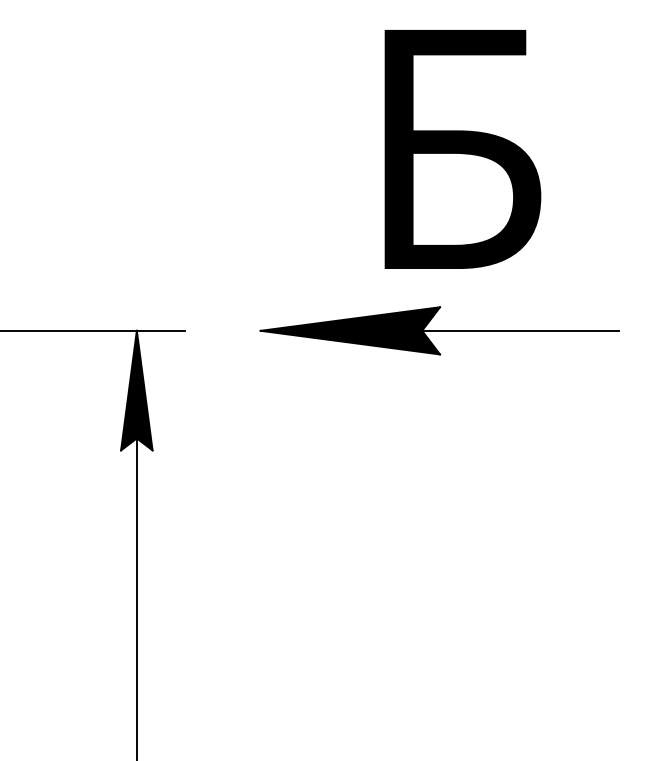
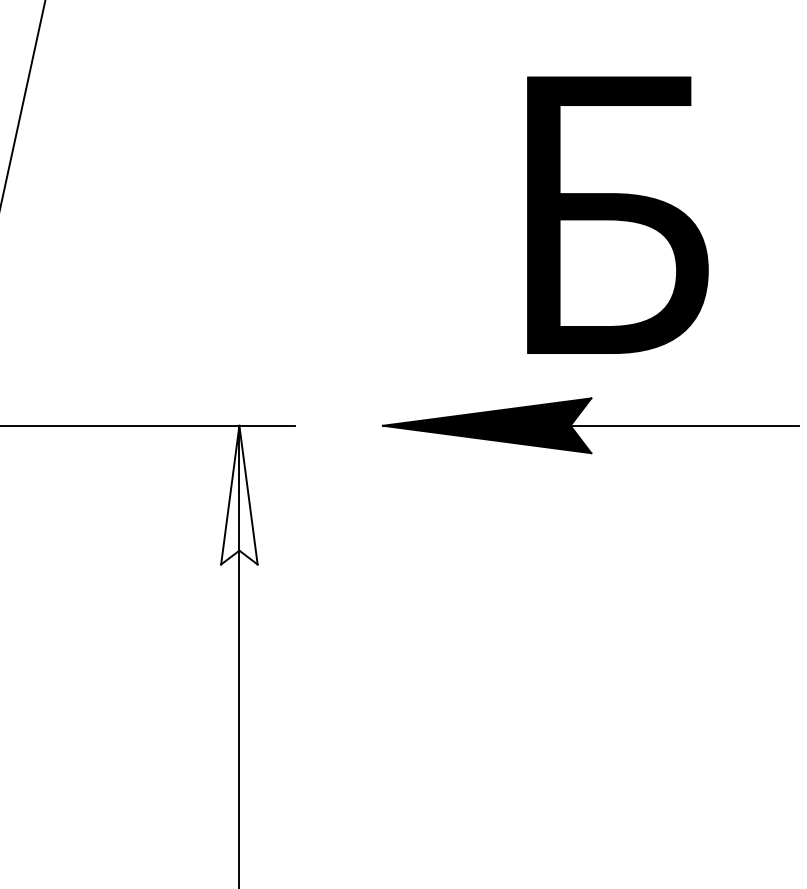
fill: (136, 390) -> (239, 494), removed

